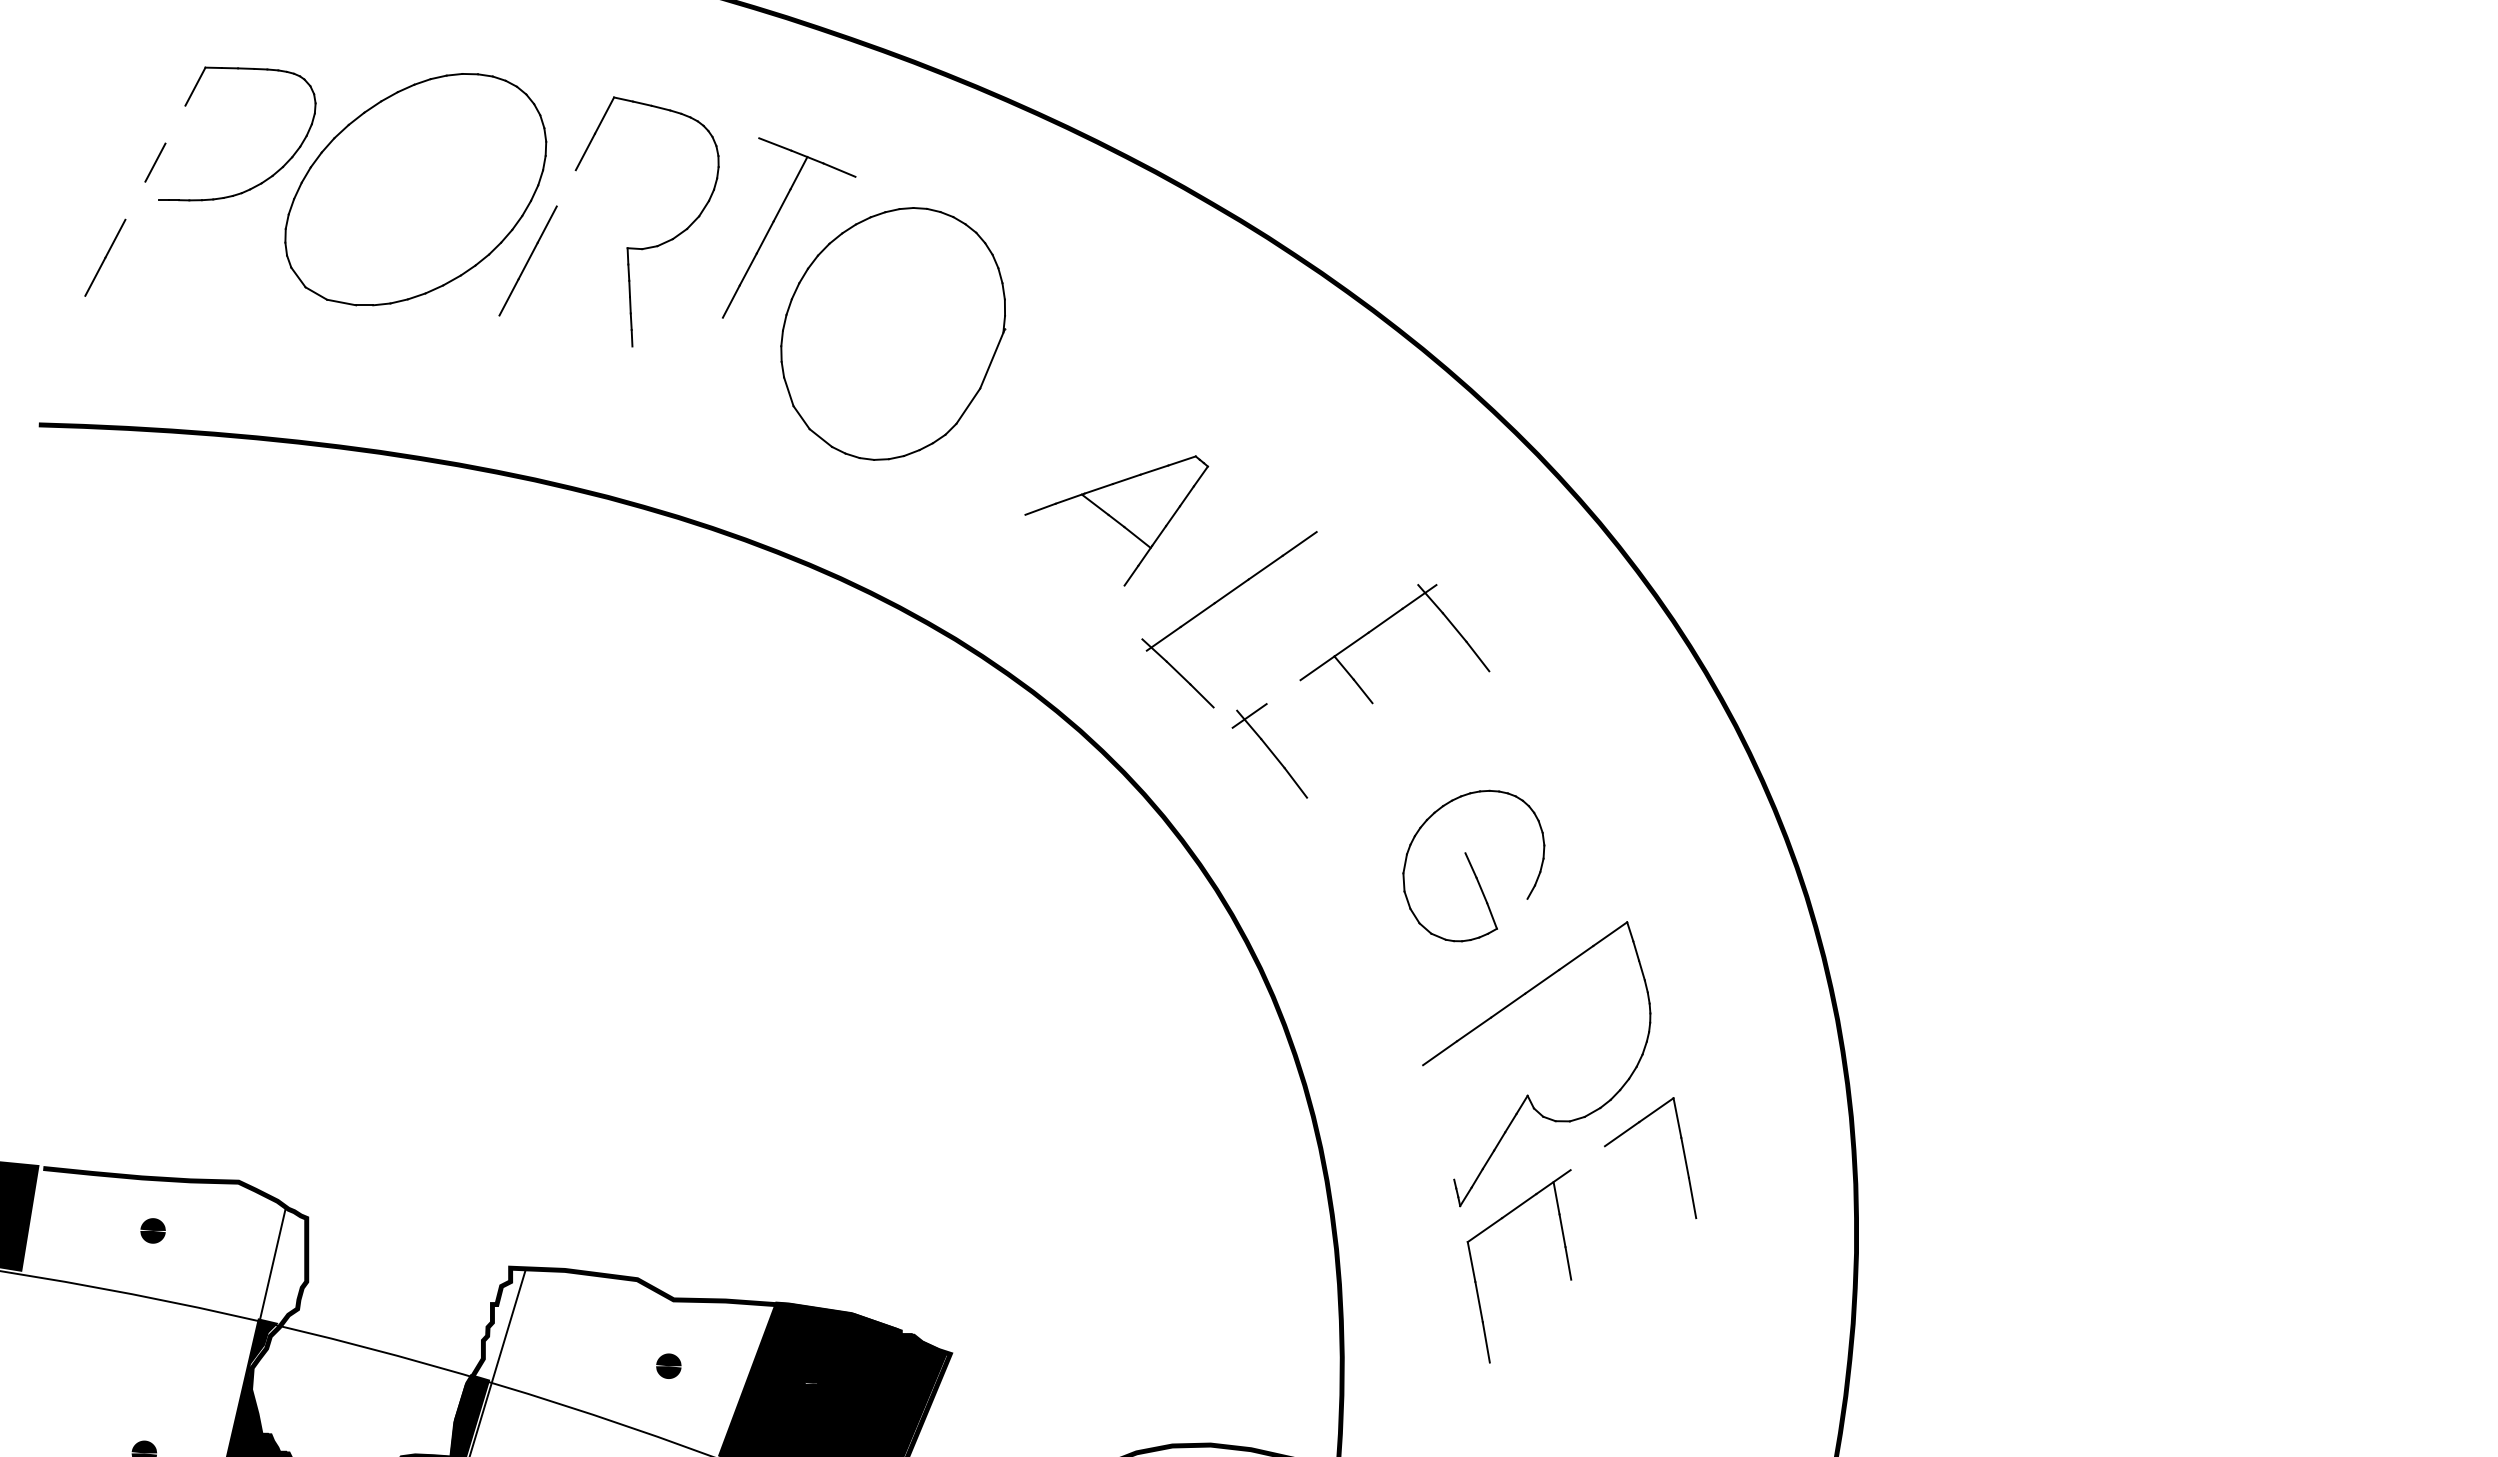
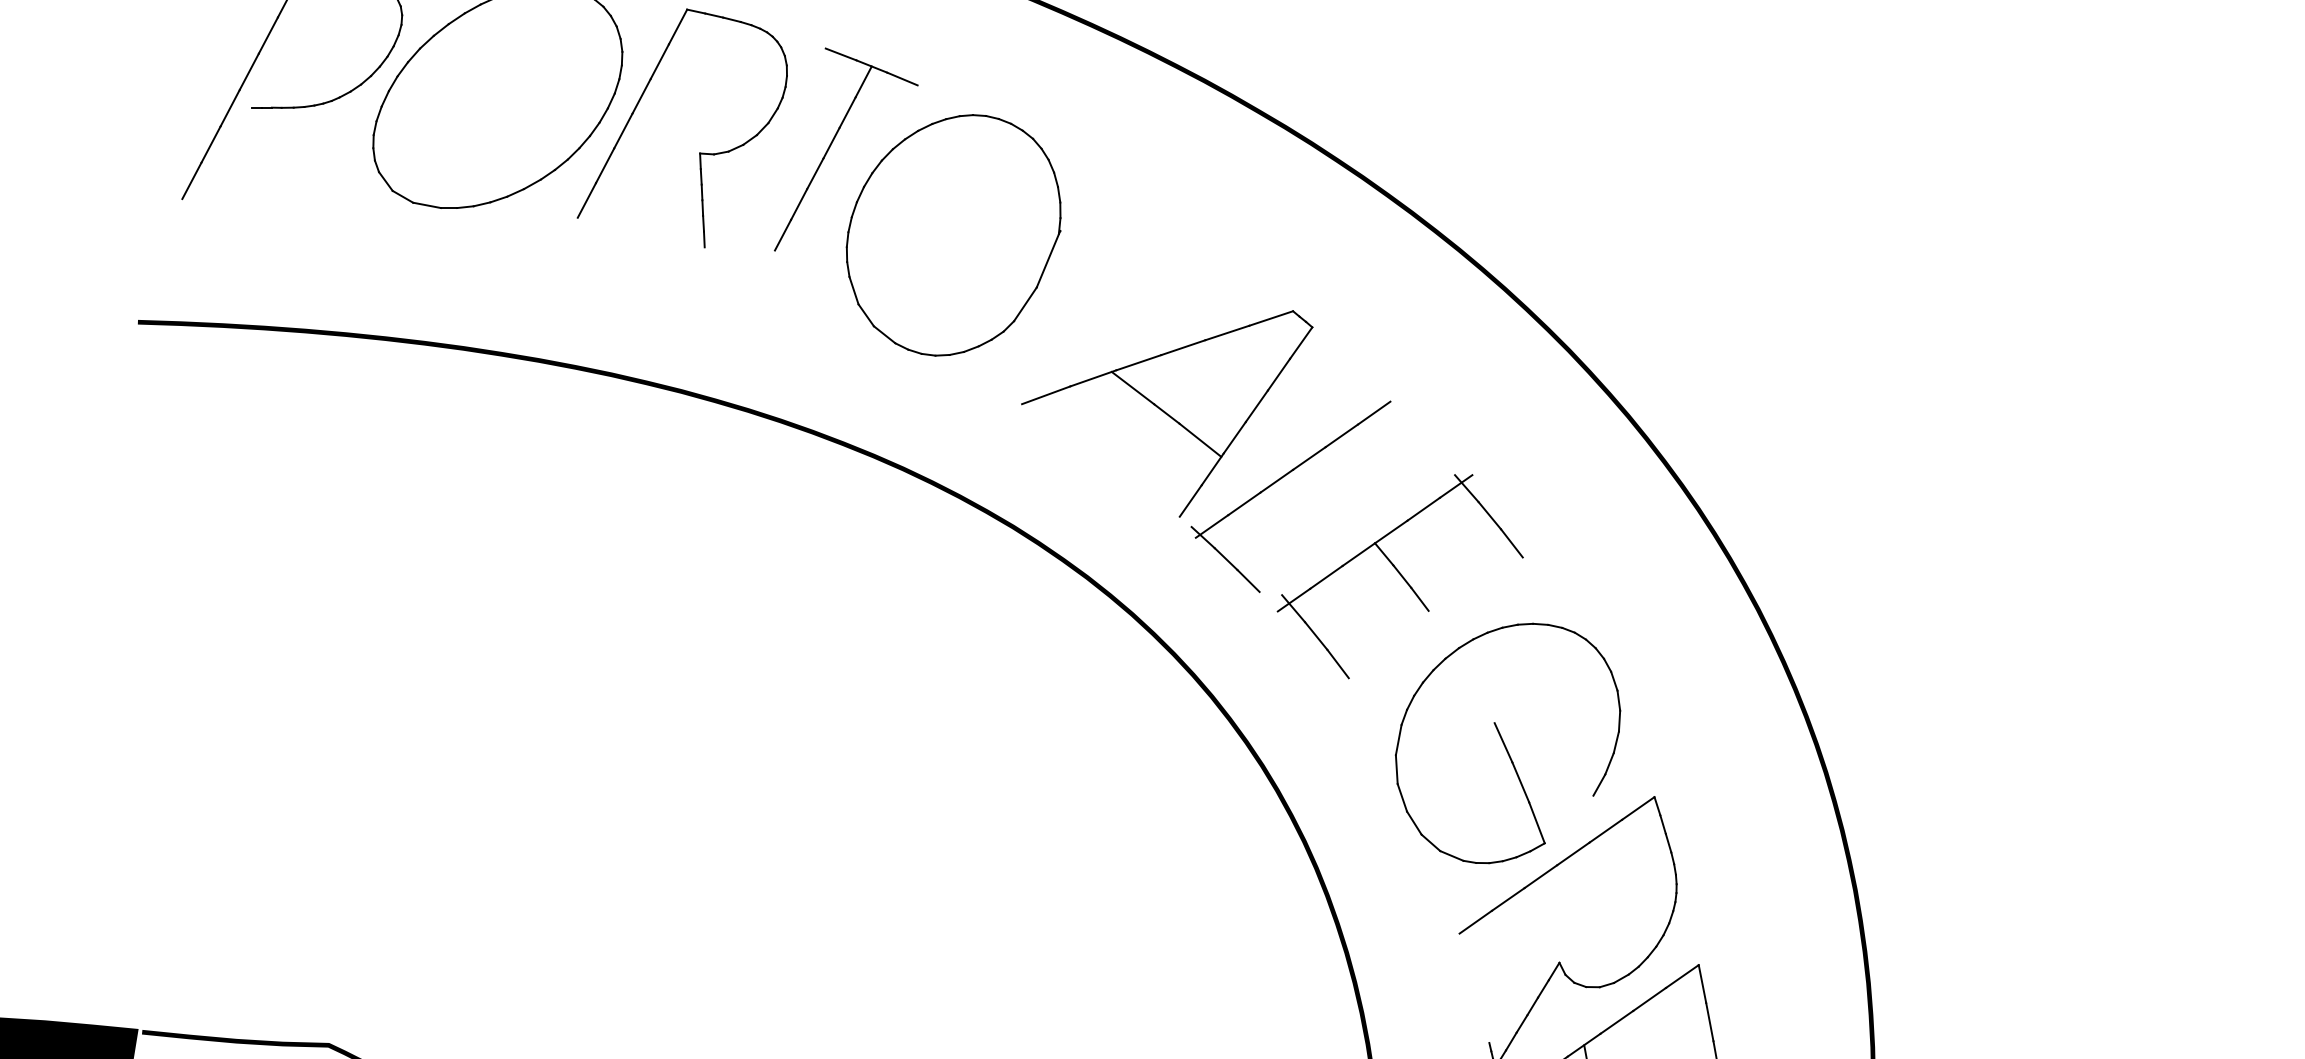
line: (175, 124) -> (268, 35), added
line: (565, 188) -> (640, 96), added
line: (135, 200) -> (230, 107), added
line: (714, 333) -> (783, 234), added
part: (1116, 520) -> (1166, 413), size x1.67
line: (1333, 520) -> (1374, 413), added
line: (1283, 692) -> (1326, 577), added
line: (1381, 715) -> (1419, 599), added
part: (1473, 865) -> (1507, 742), size x1.67
line: (1587, 1158) -> (1616, 1022), added

